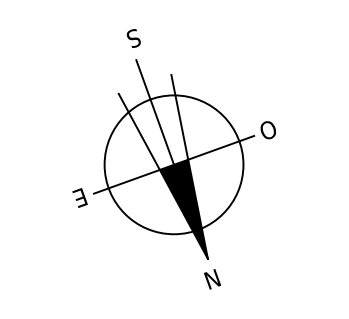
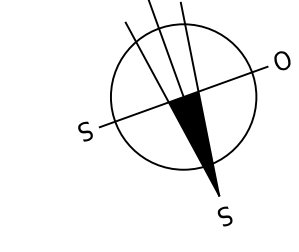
text: (79, 197) -> (84, 131), E -> S
text: (212, 279) -> (223, 217), N -> S

